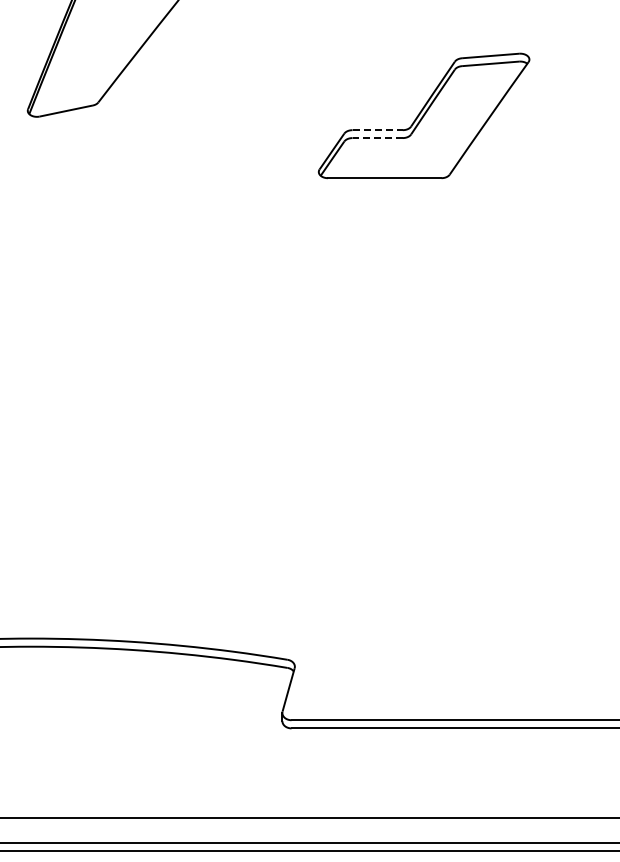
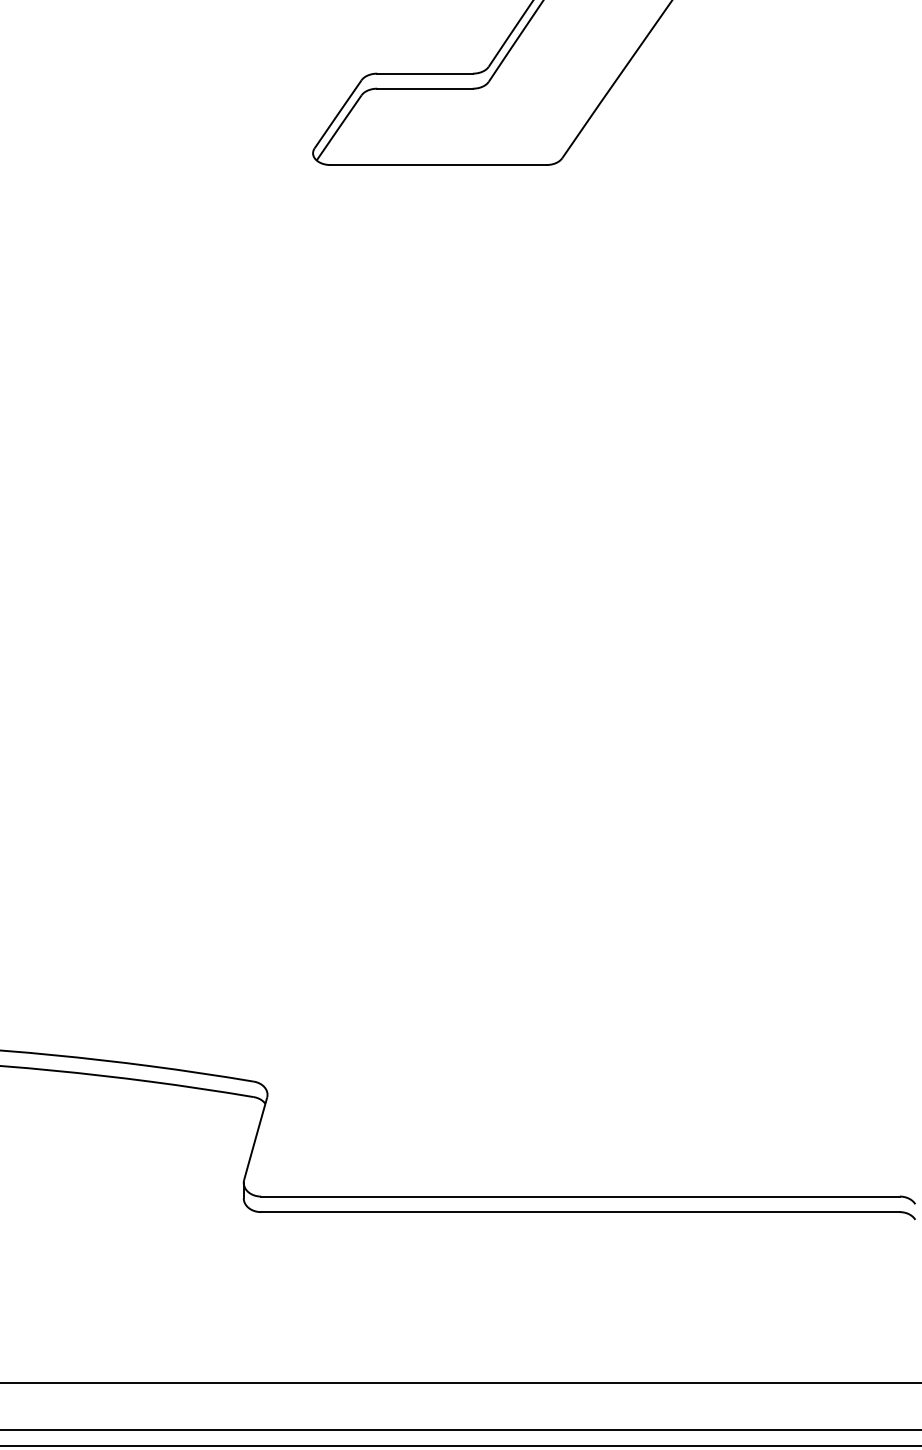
line: (378, 130) -> (426, 74), dashed -> solid
line: (377, 138) -> (424, 89), dashed -> solid

